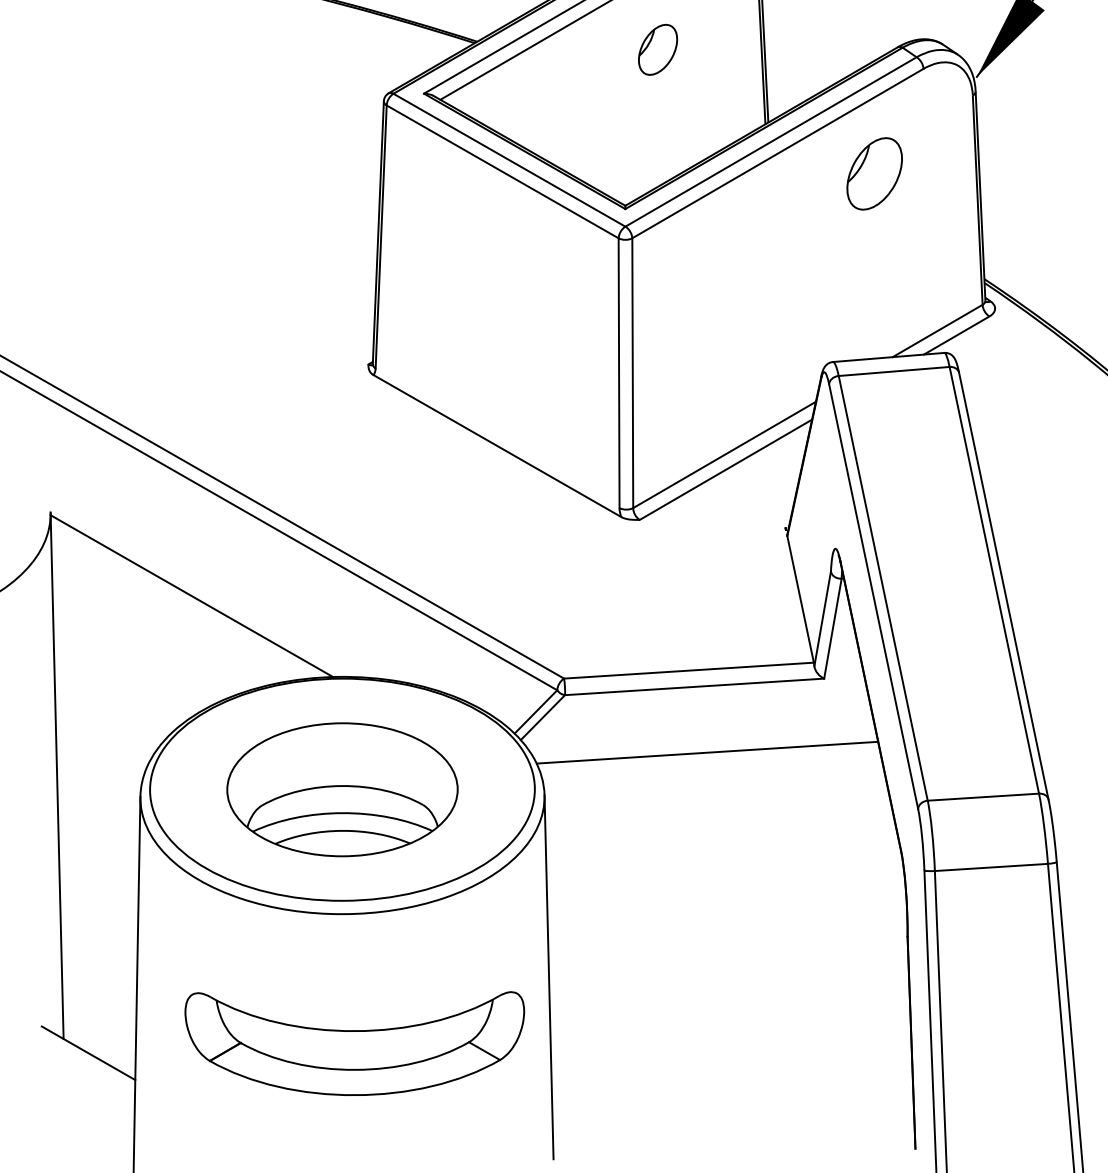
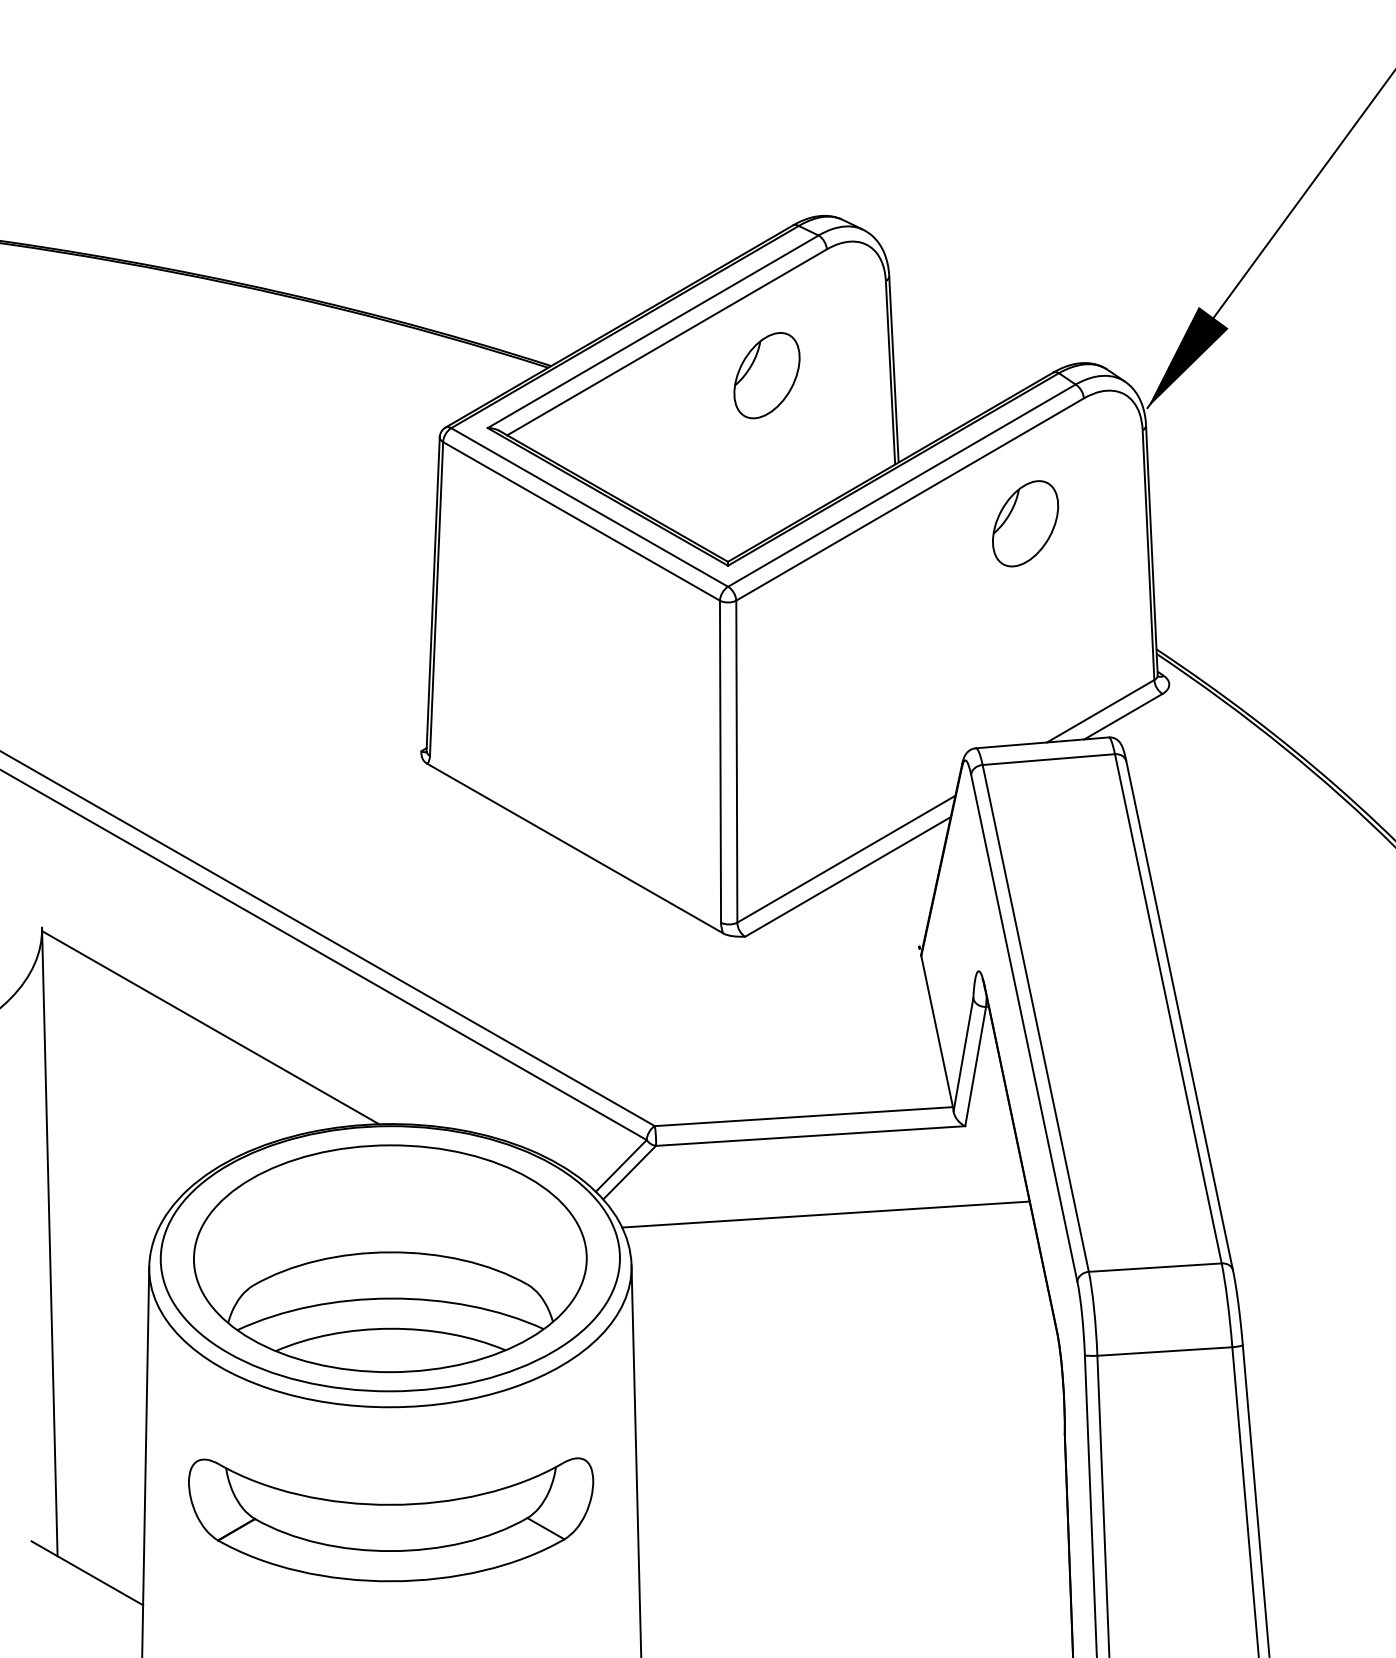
part: (657, 49) -> (766, 375), size x1.43
part: (342, 789) -> (390, 1258), size x1.43
part: (355, 1043) -> (391, 1519), moved

